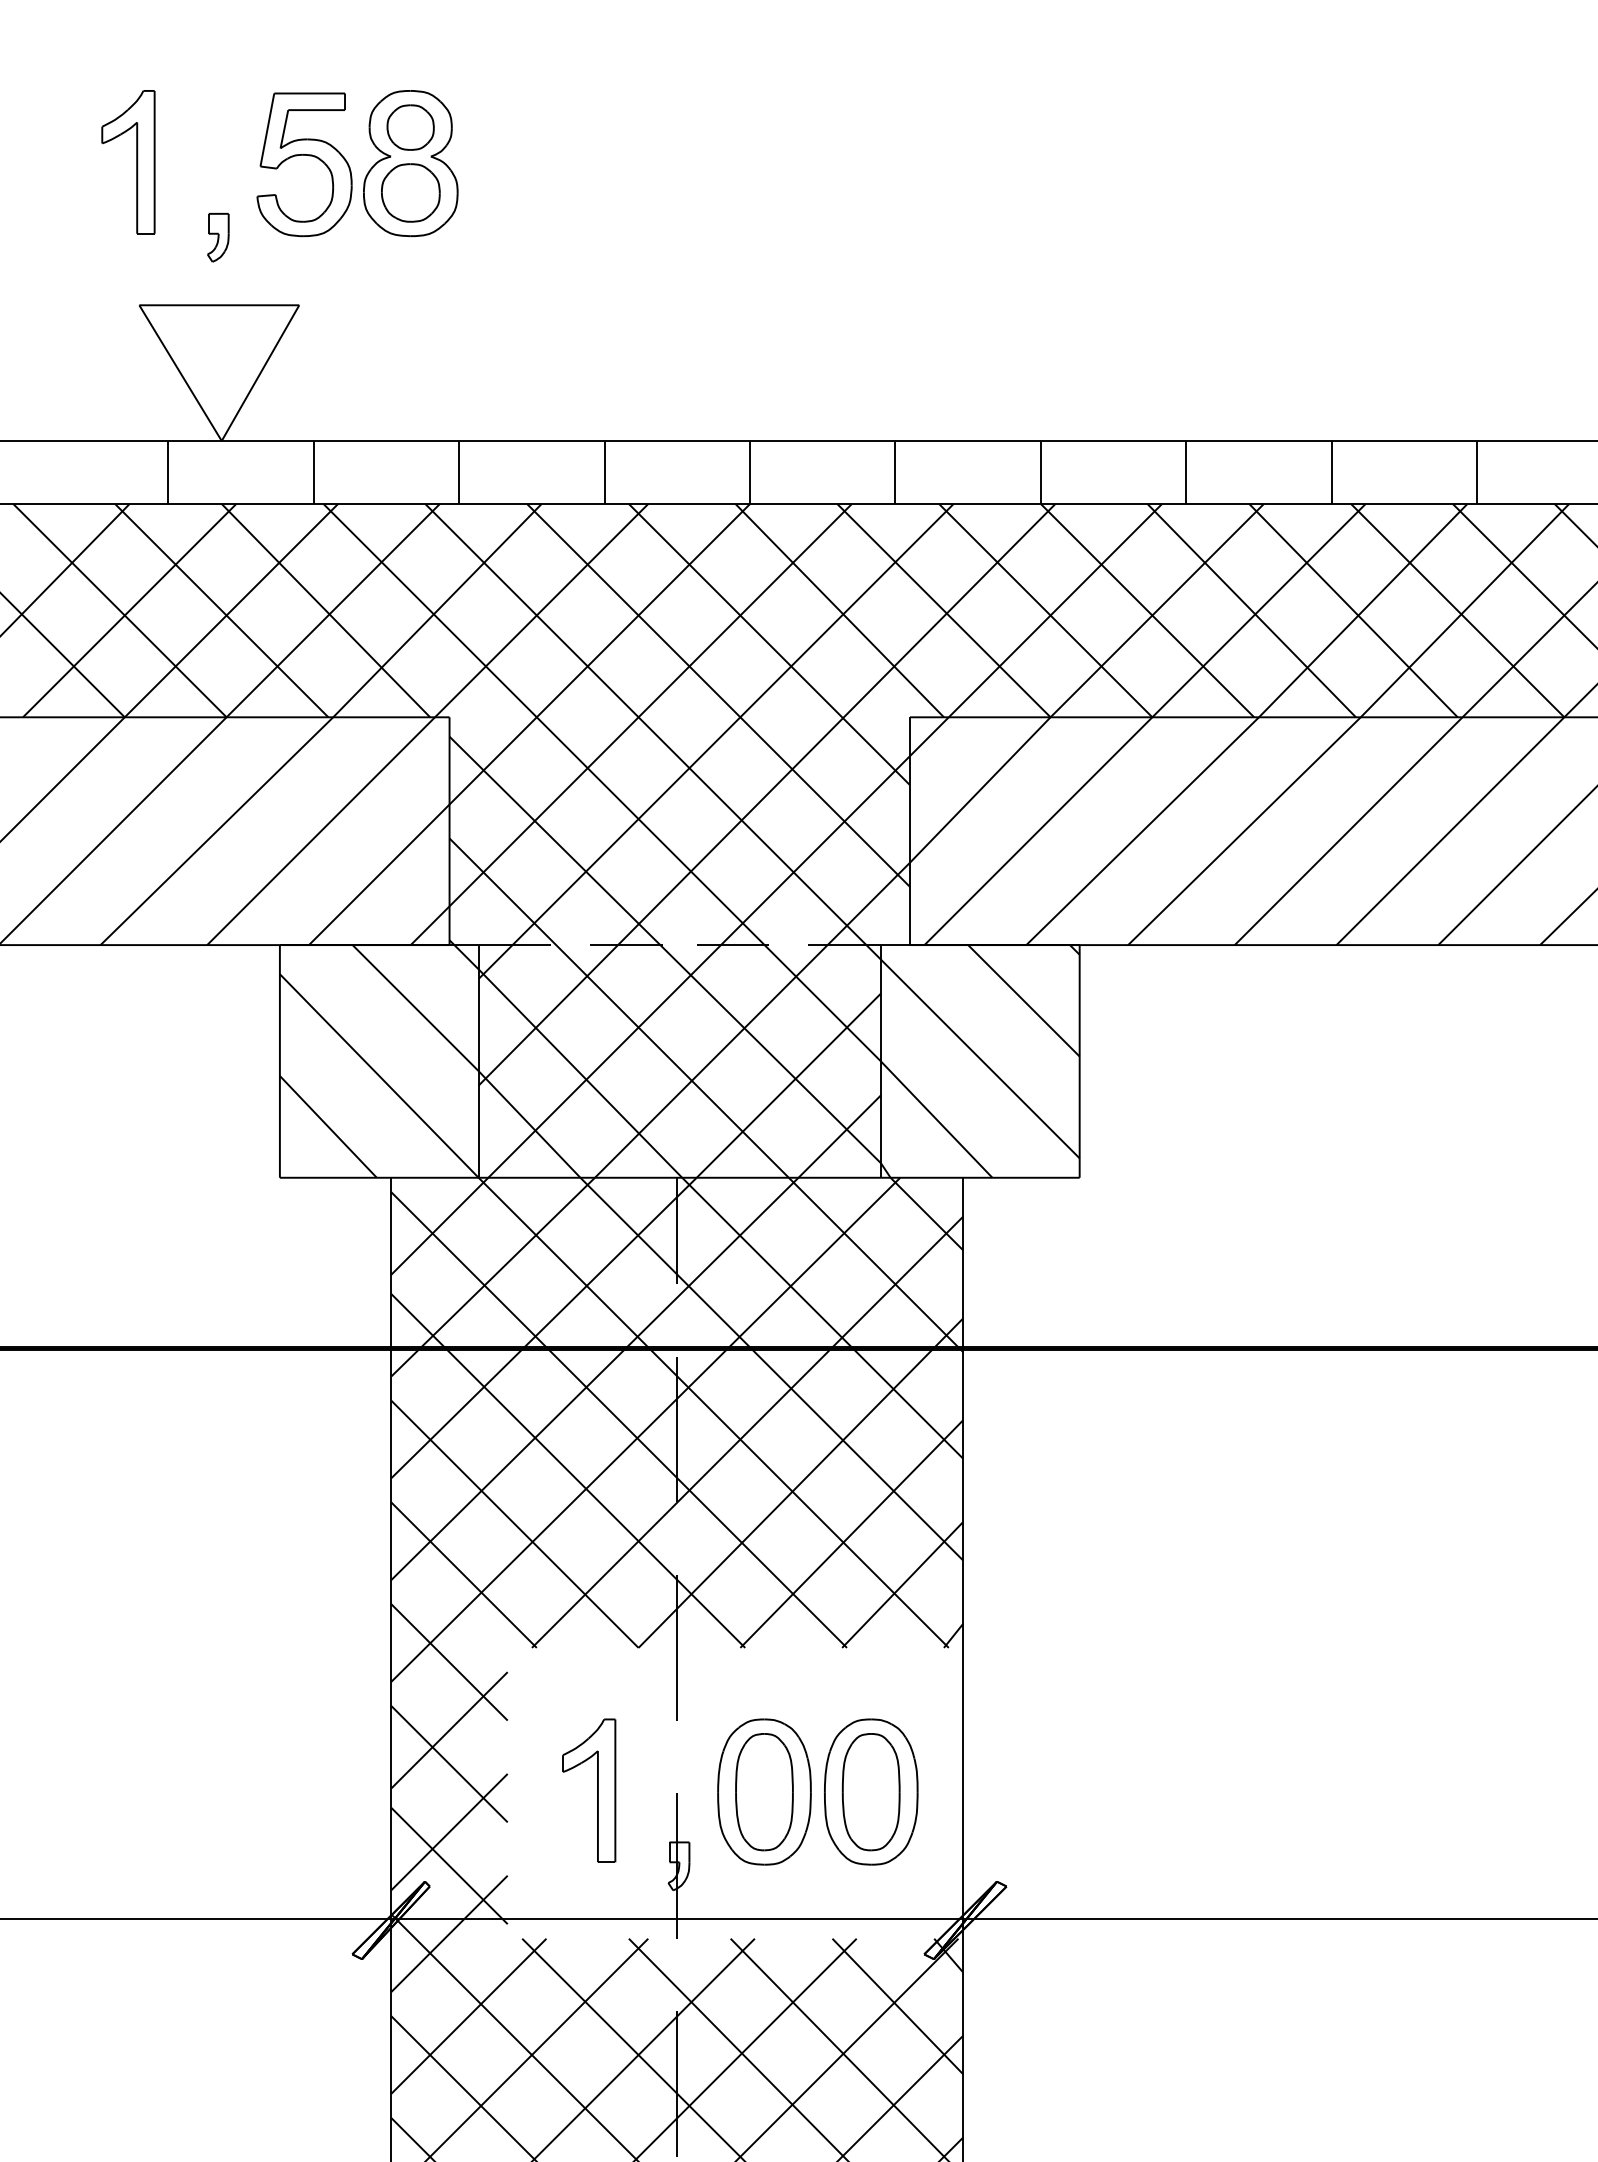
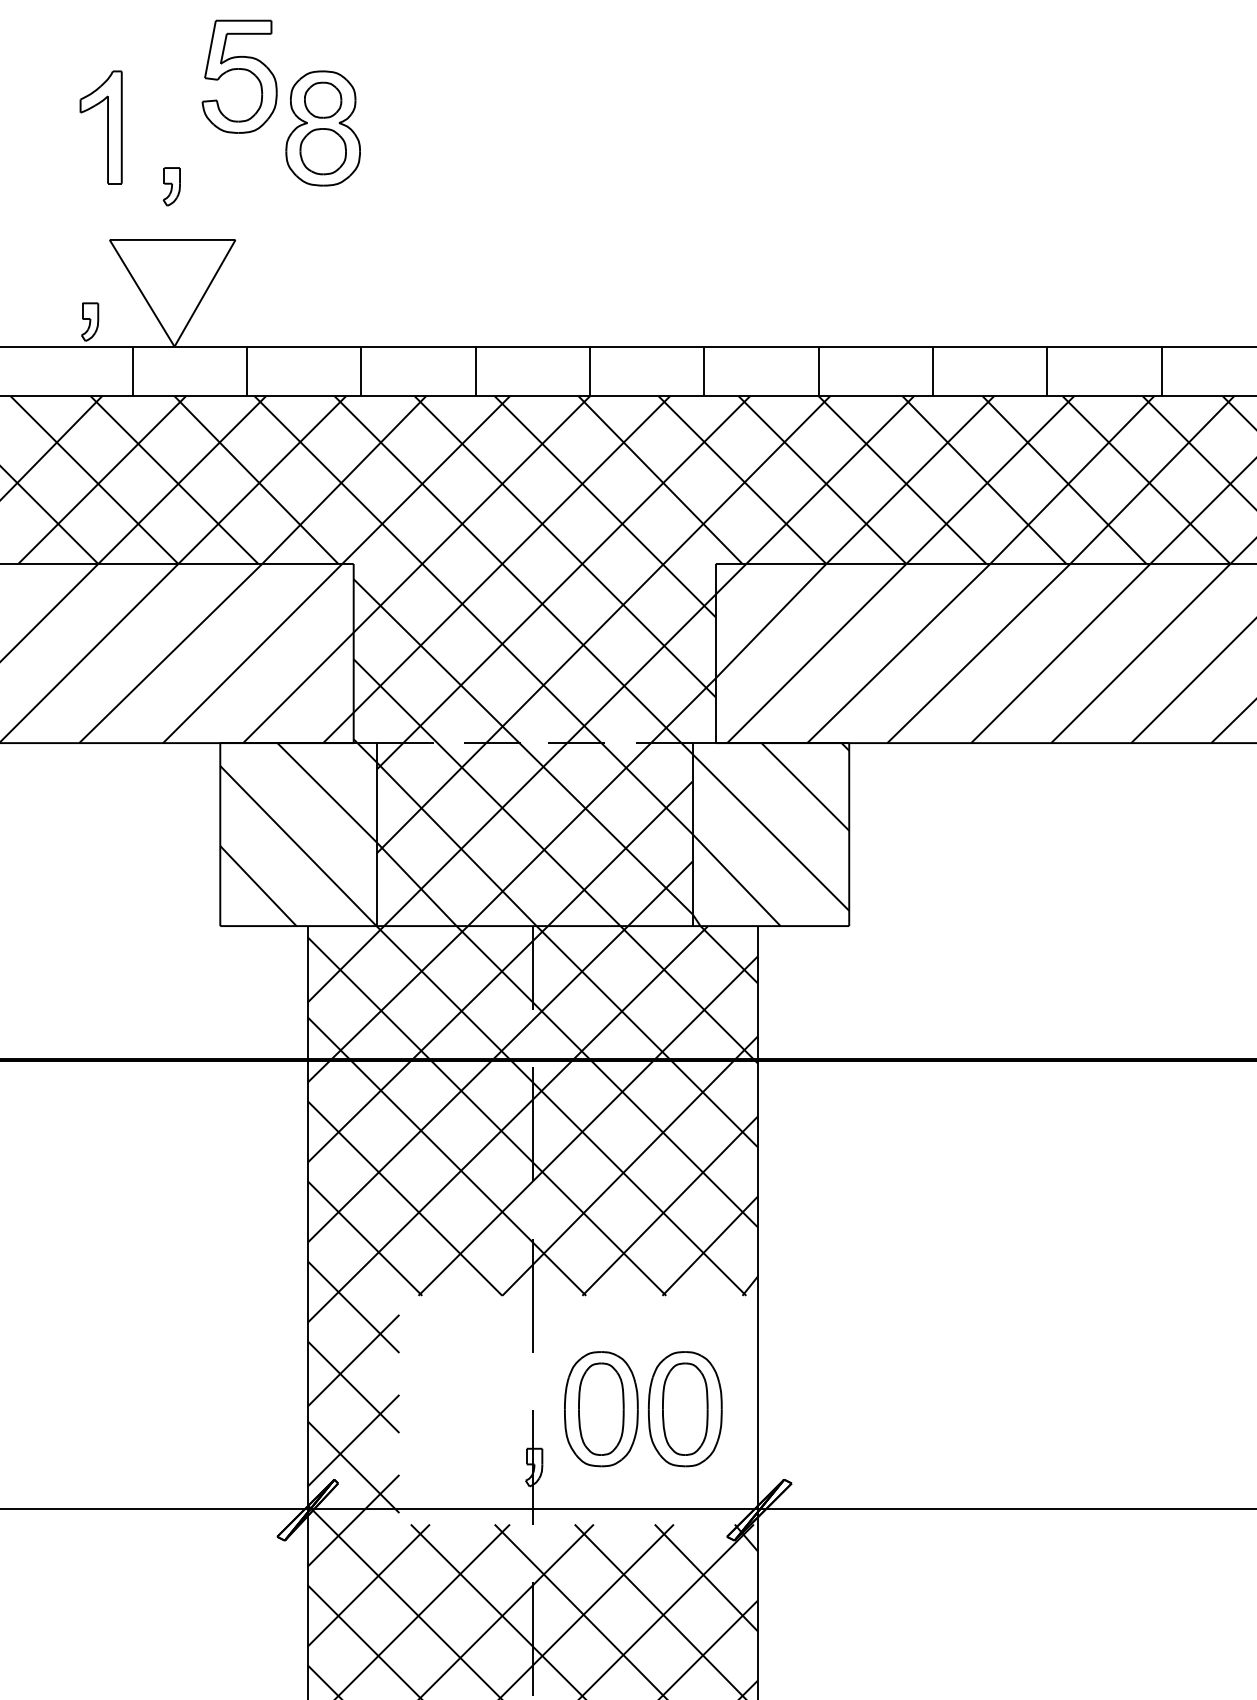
part: (304, 155) -> (239, 69), moved
part: (114, 409) -> (90, 321), added
part: (597, 1790) -> (470, 1407), removed

